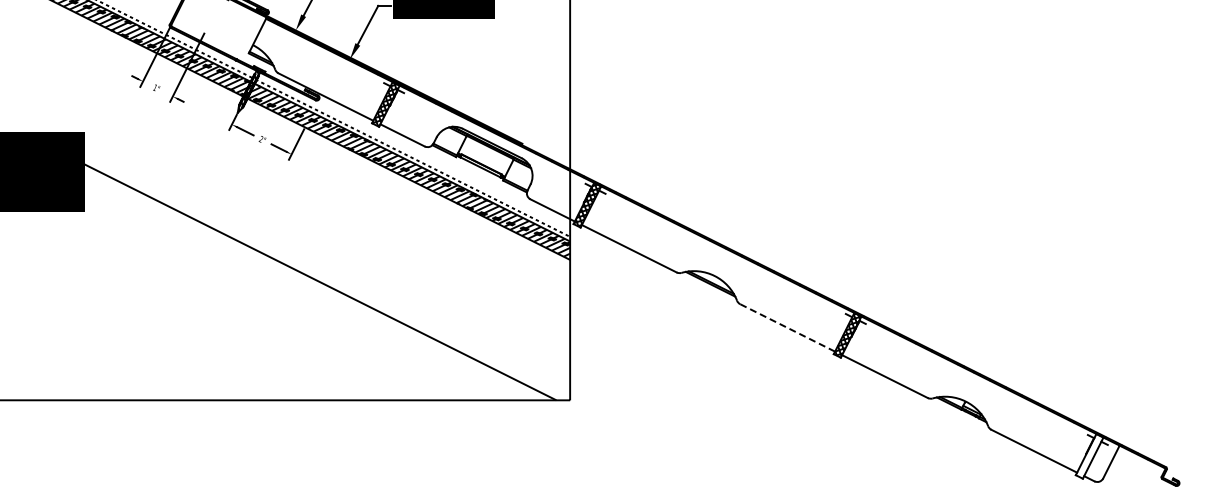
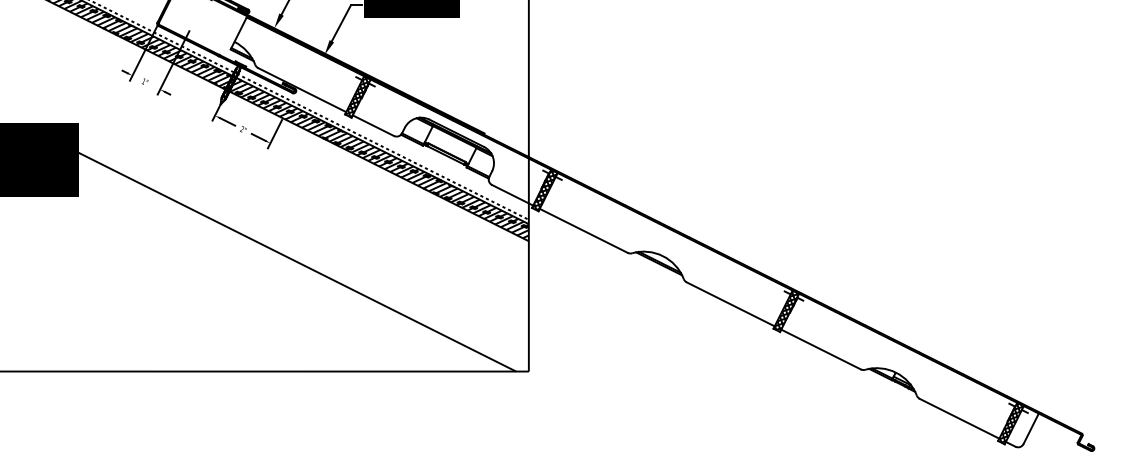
line: (787, 327) -> (730, 303), dashed -> solid
hatch: (1089, 455) -> (1010, 422), added

